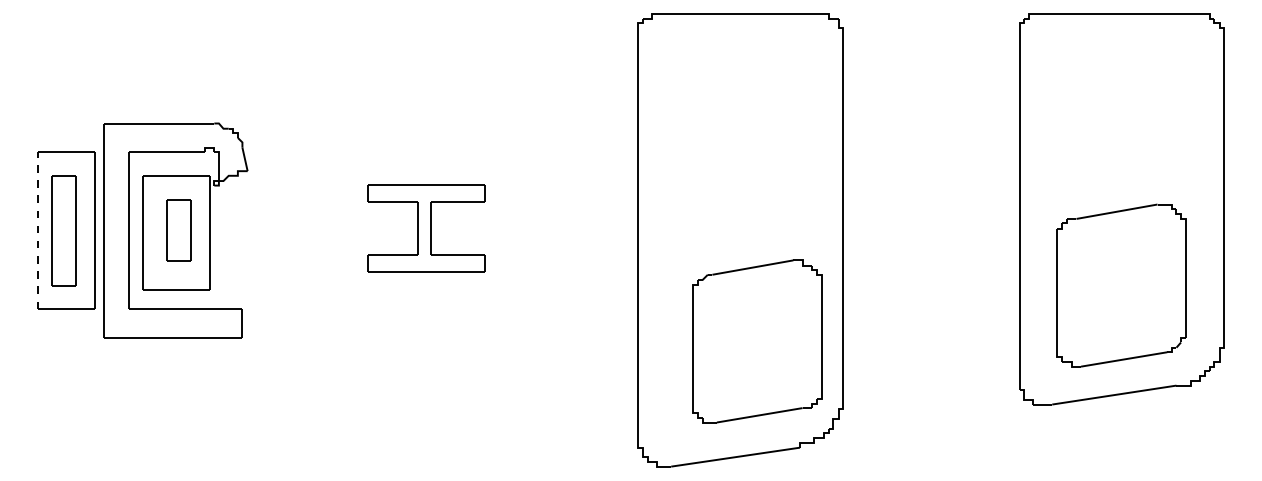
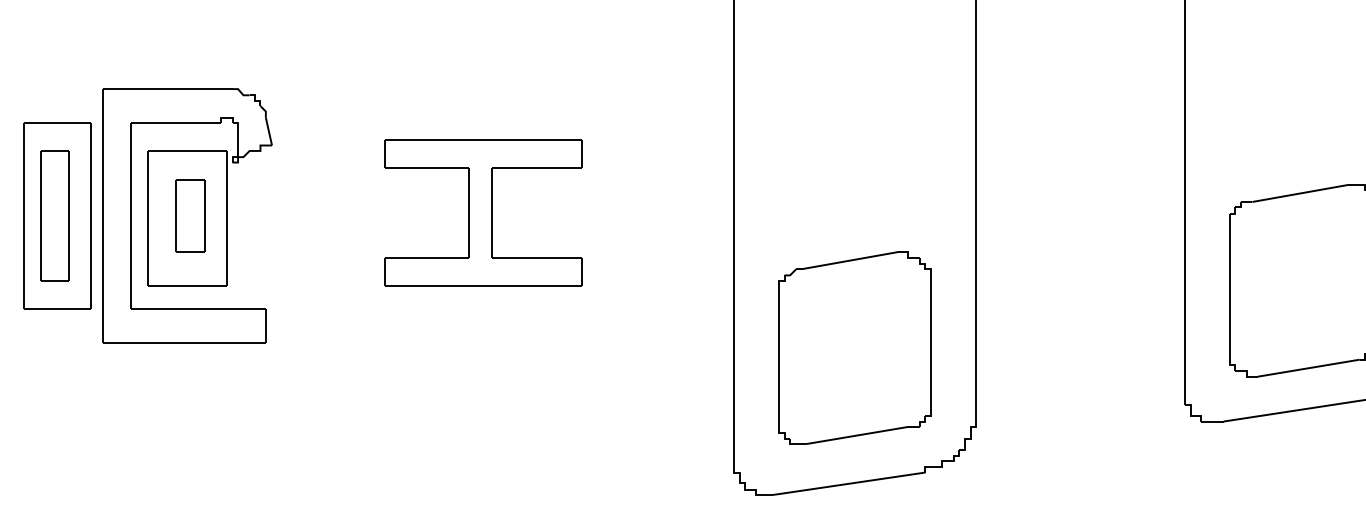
part: (426, 228) -> (483, 213), size x1.43
line: (37, 230) -> (23, 215), dashed -> solid
part: (757, 341) -> (854, 348), moved

